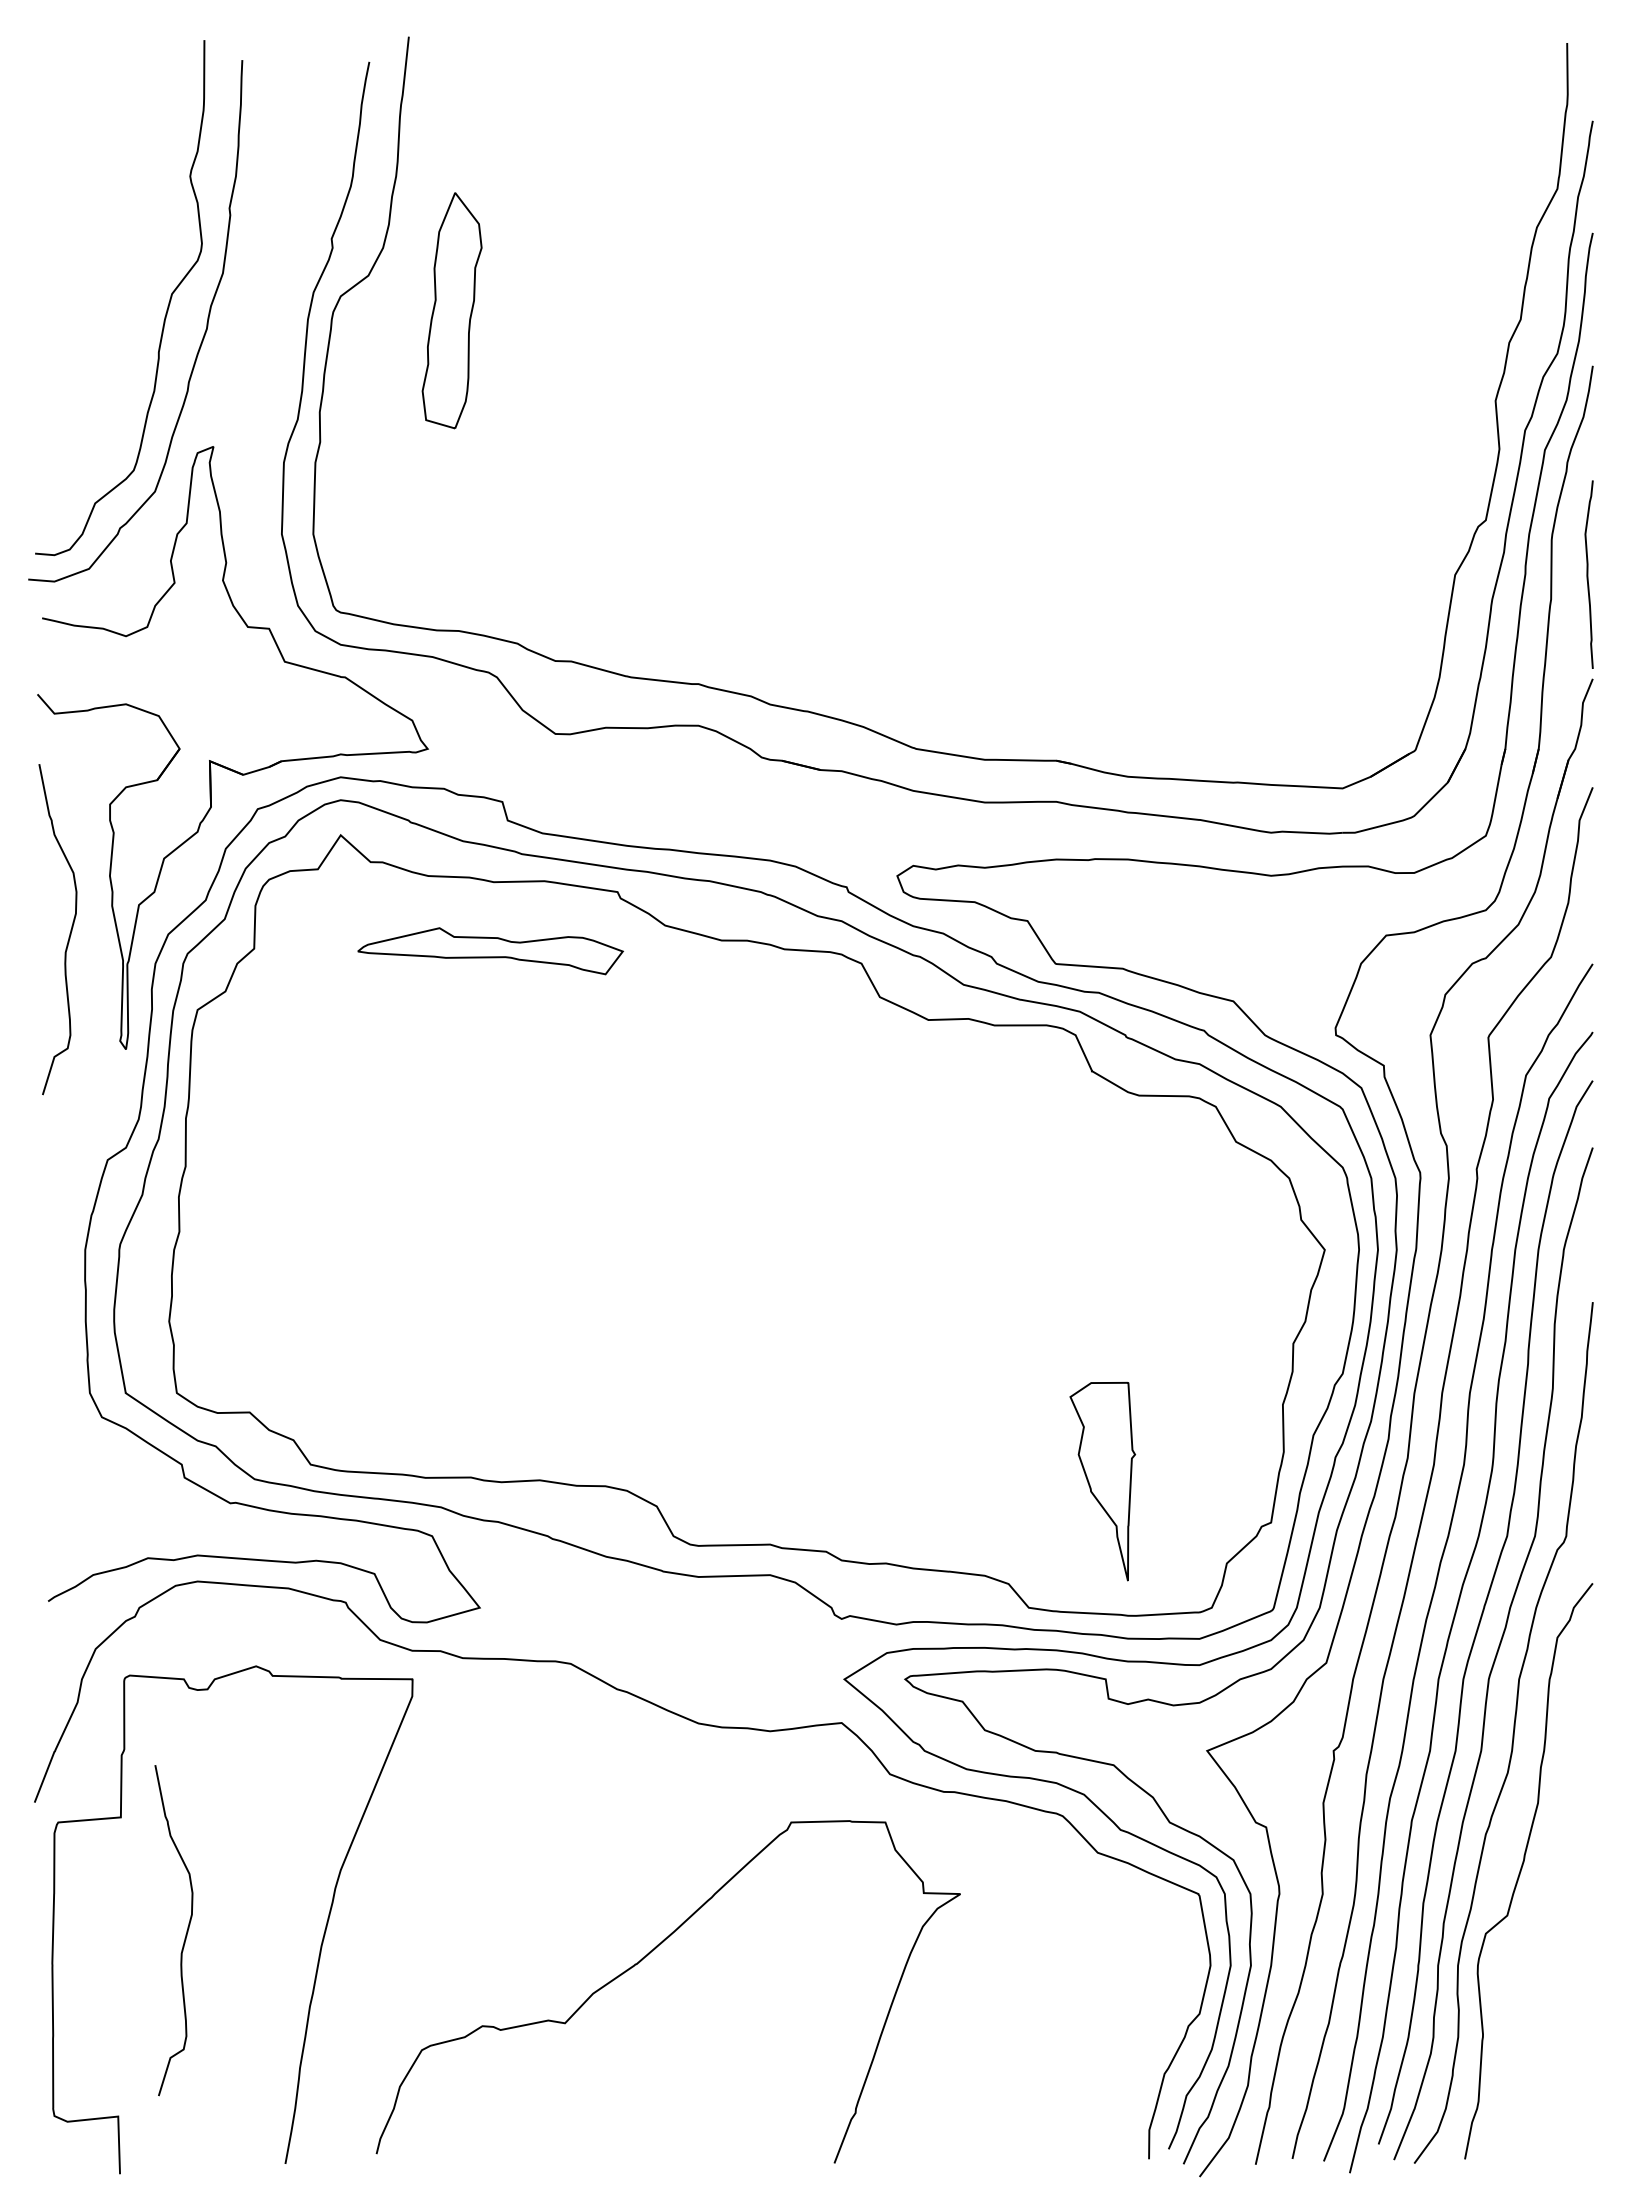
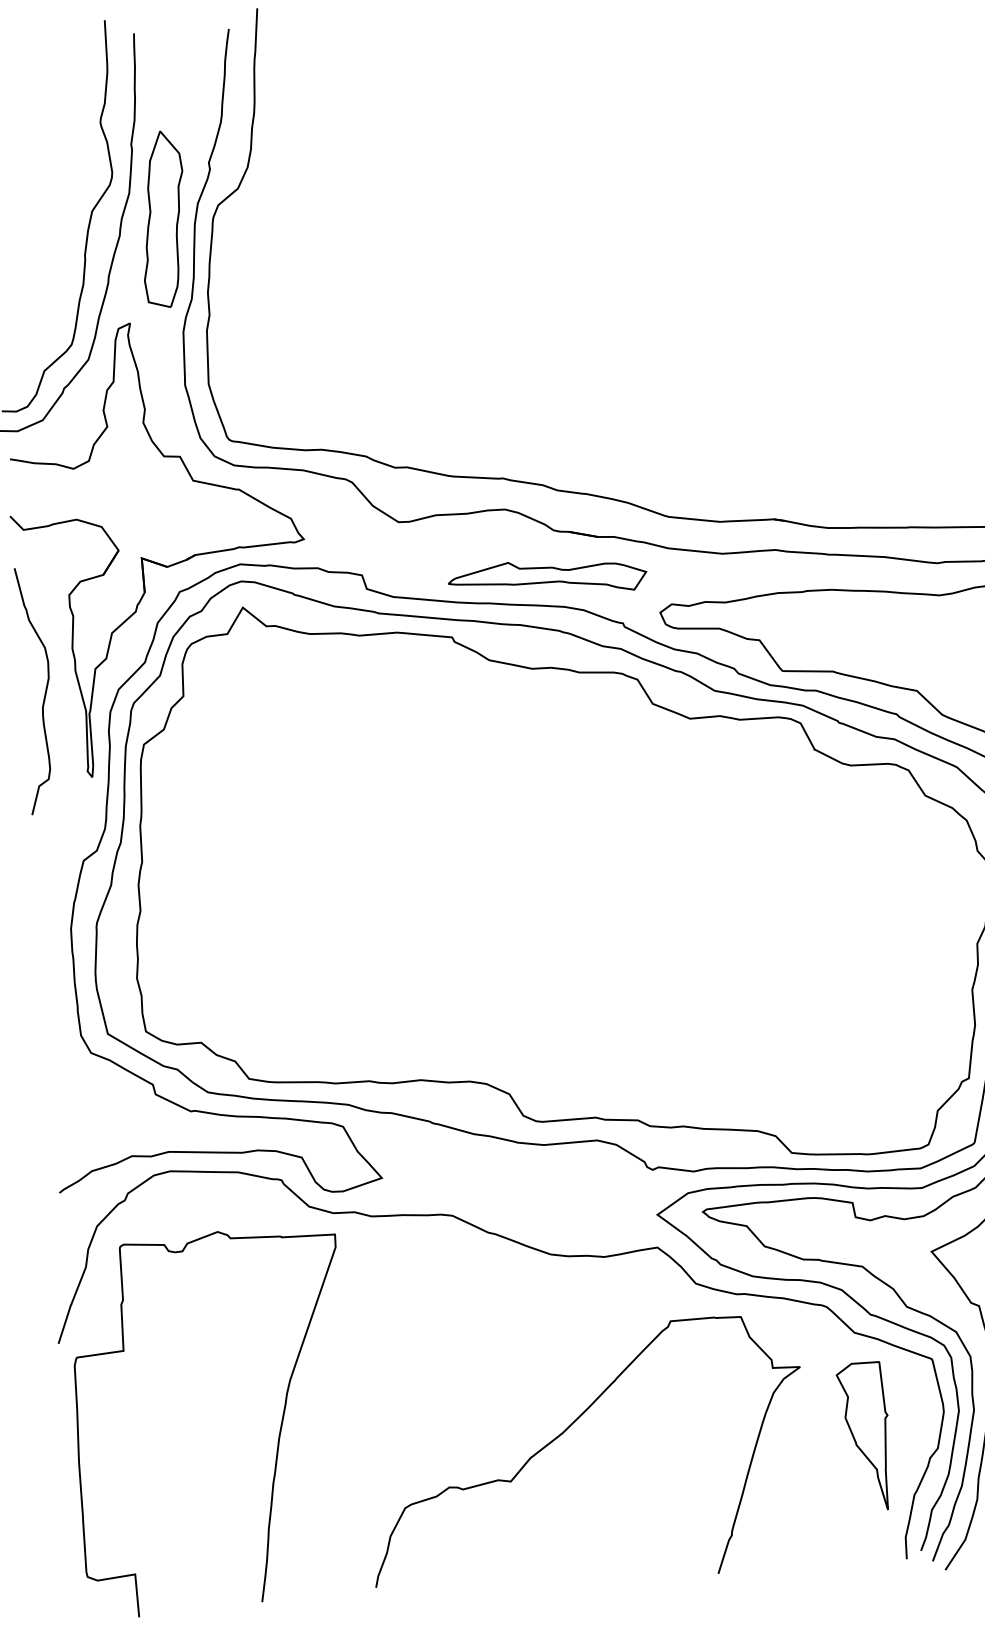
part: (451, 310) -> (162, 219), moved
part: (490, 951) -> (547, 577), moved
part: (1102, 1481) -> (864, 1436), moved
curve: (185, 1934) -> (177, 1435), removed
curve: (640, 1962) -> (564, 1432), moved

